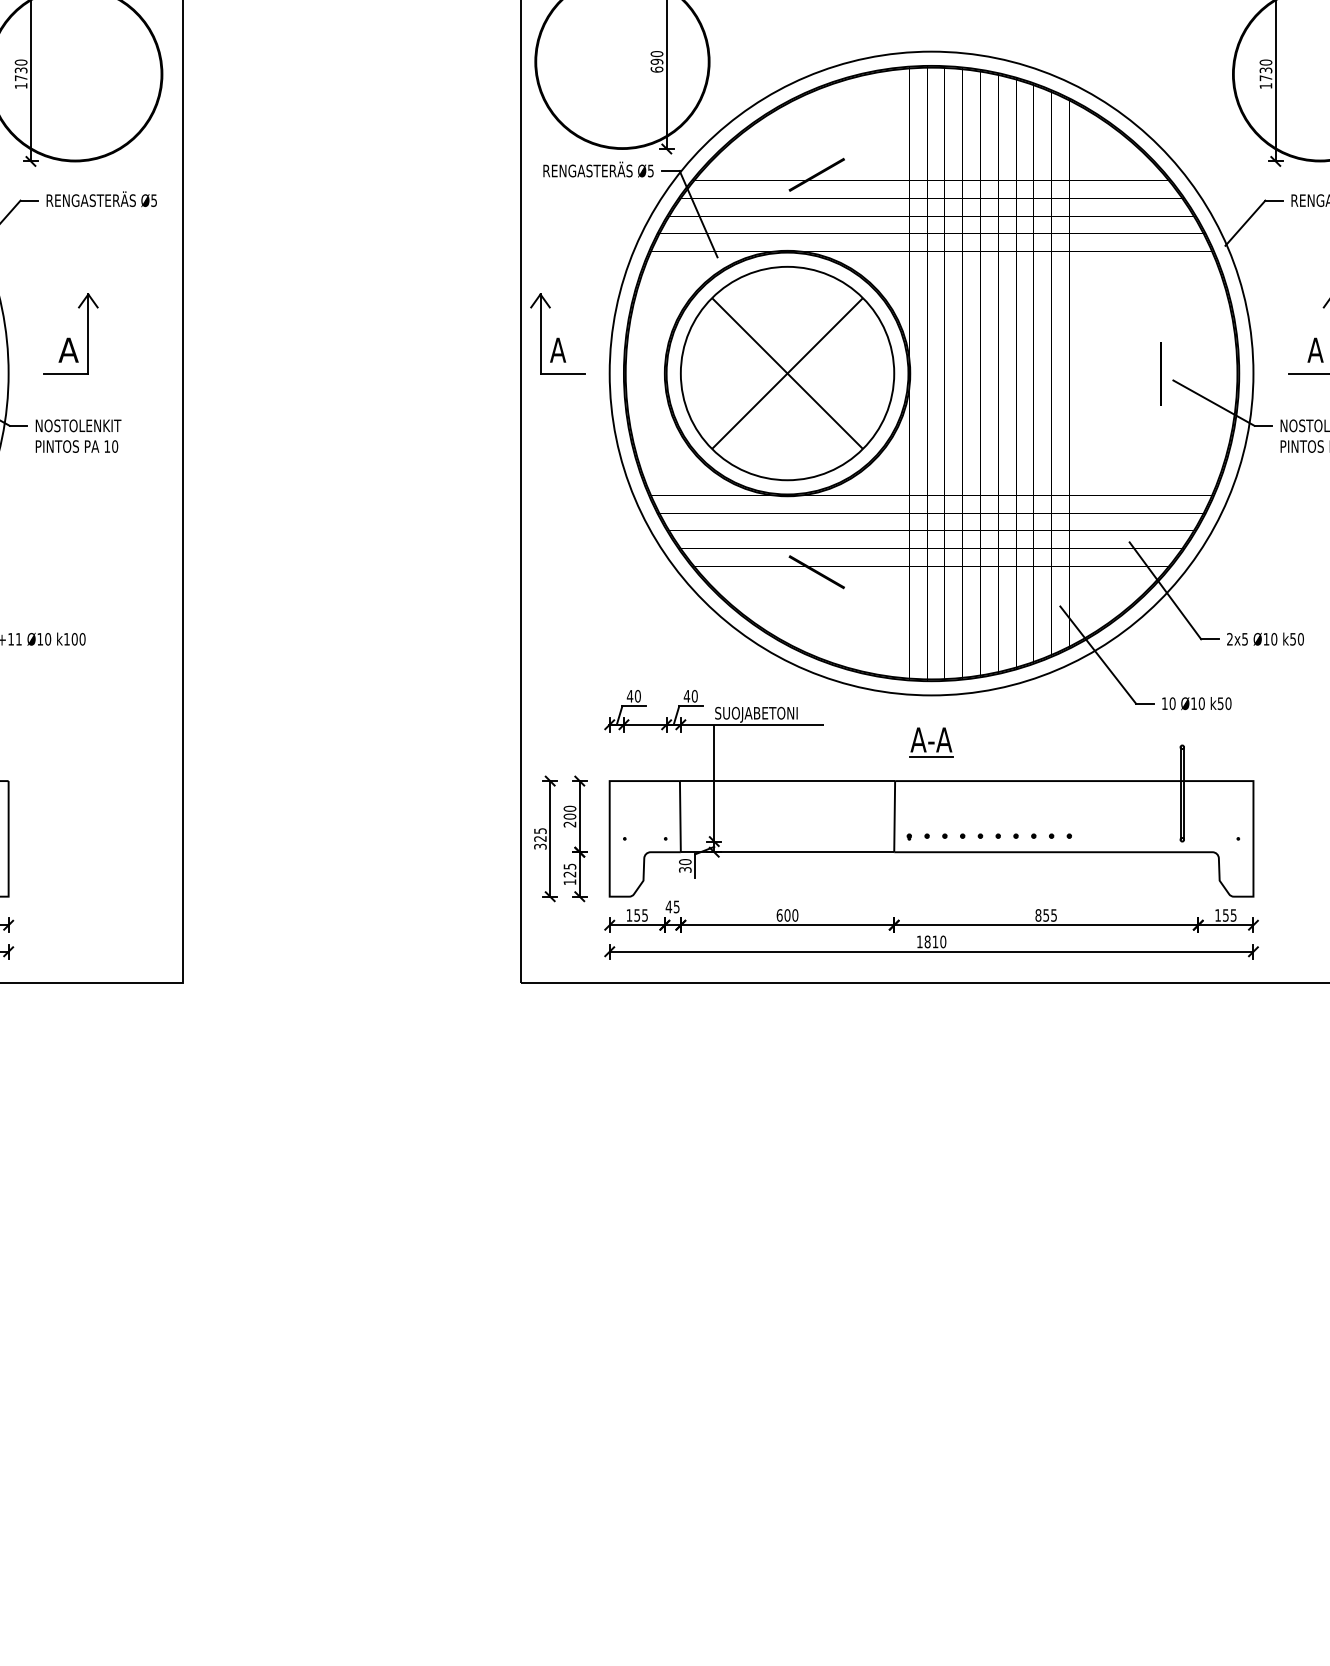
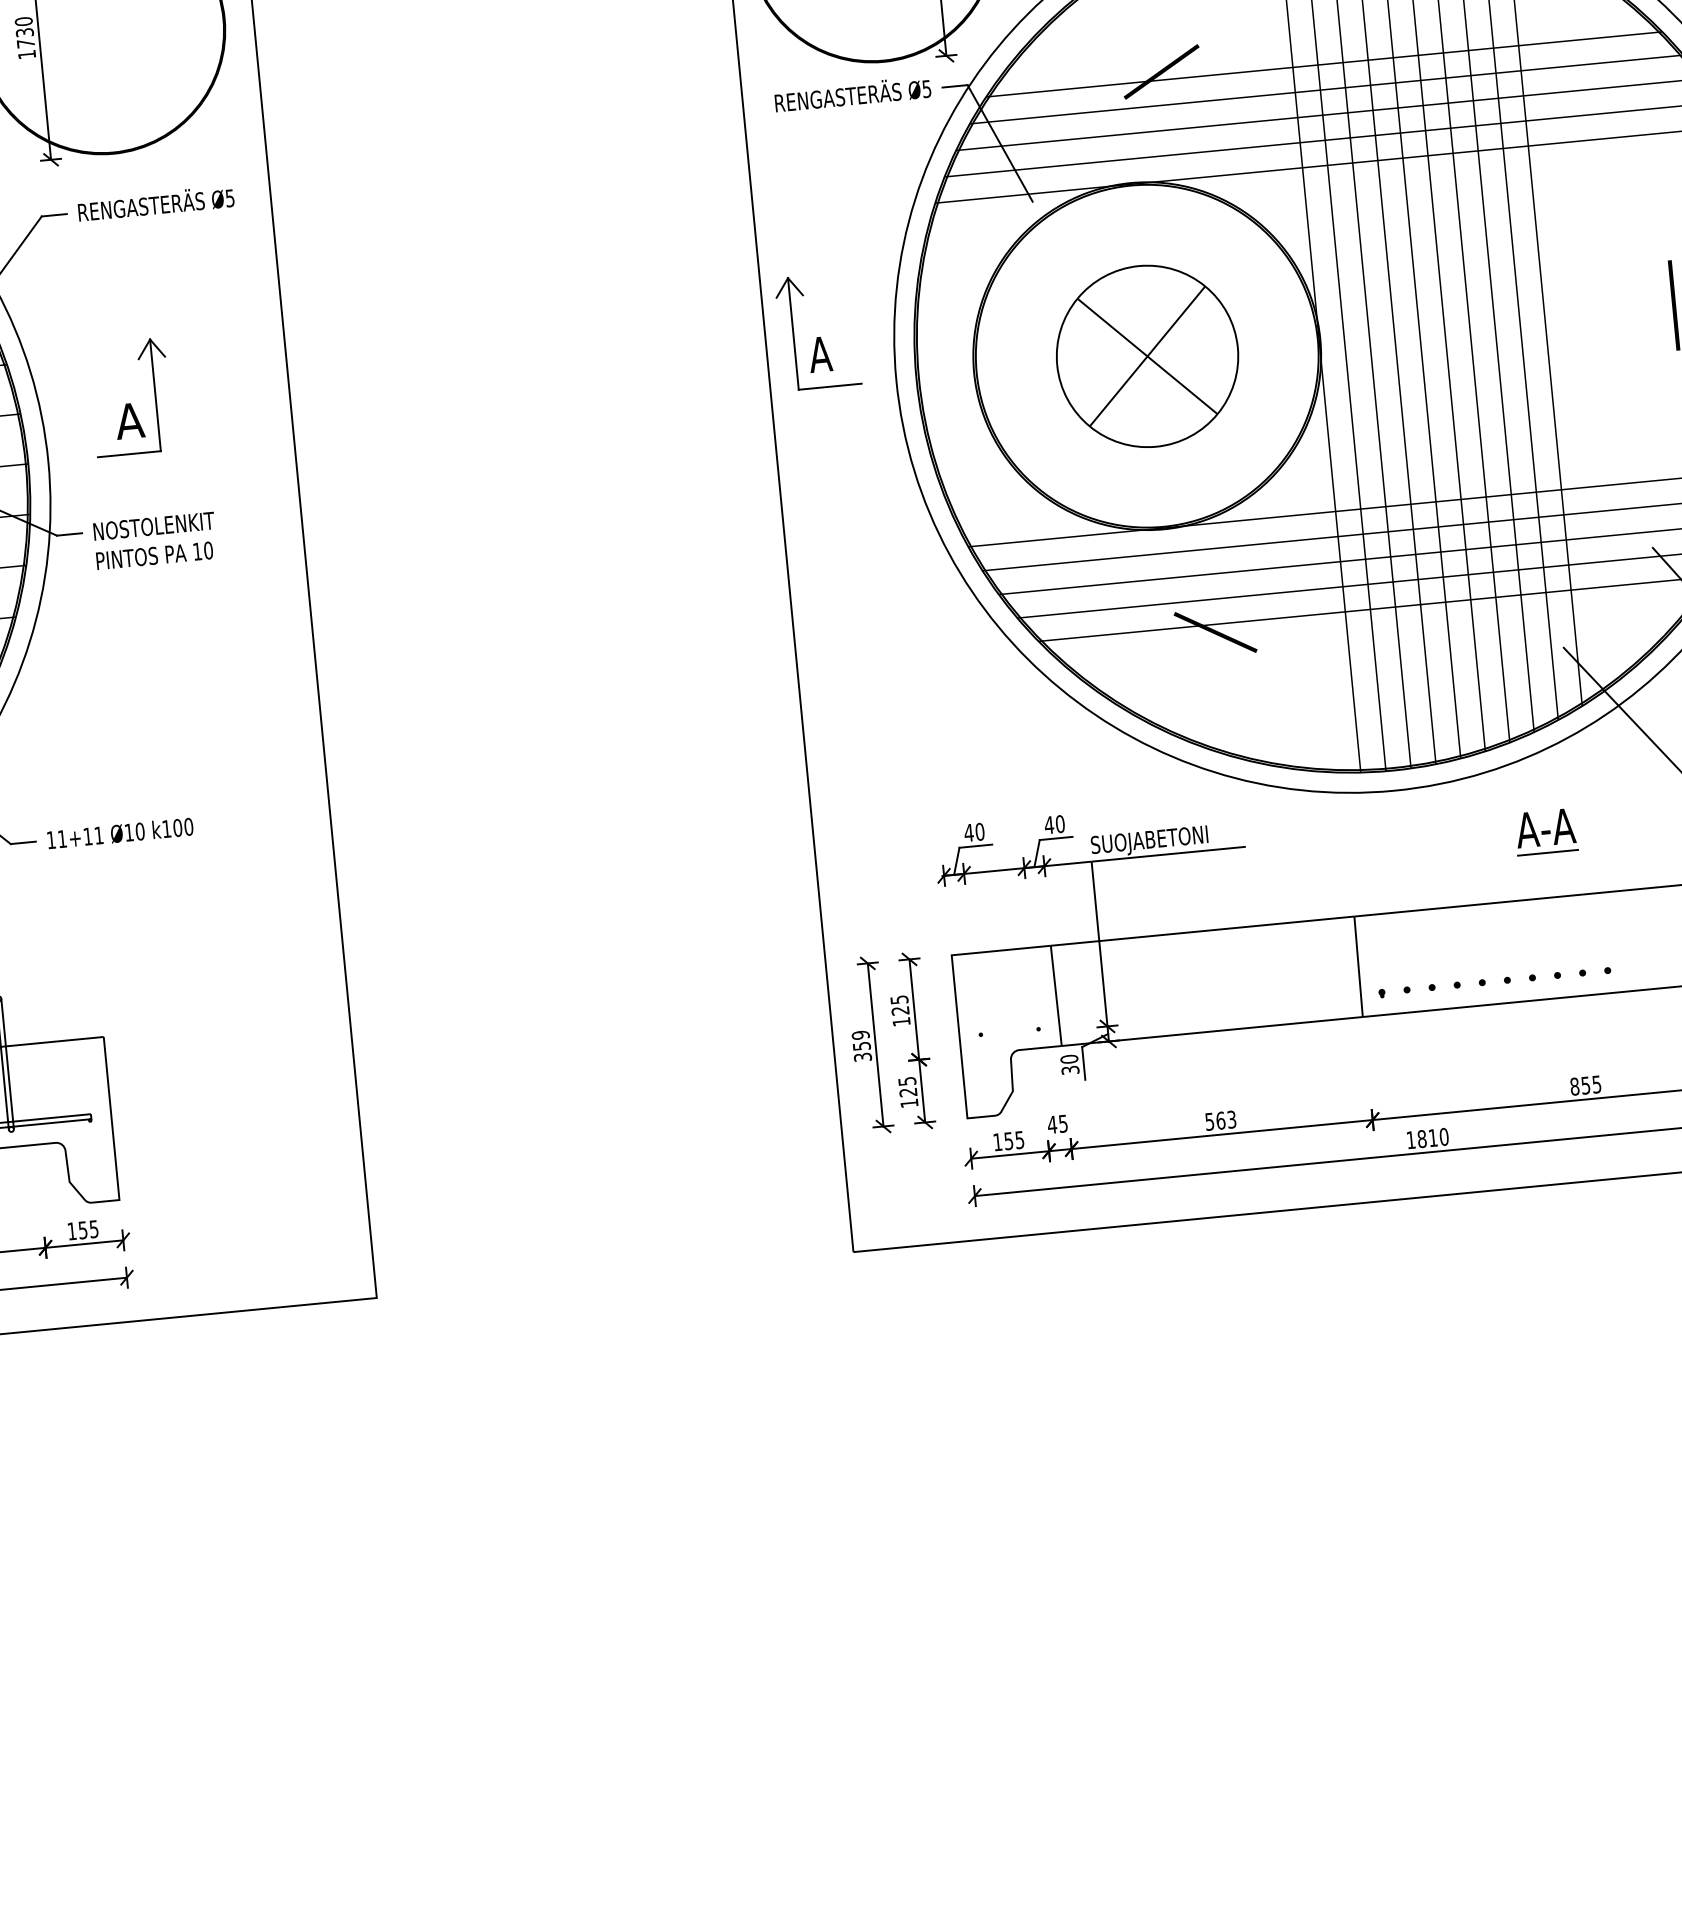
part: (787, 373) -> (1147, 356), size x0.6
part: (931, 742) -> (1546, 831), moved
text: (569, 816) -> (899, 1010), 200 -> 125
text: (540, 834) -> (861, 1040), 325 -> 359
text: (787, 915) -> (1220, 1120), 600 -> 563

